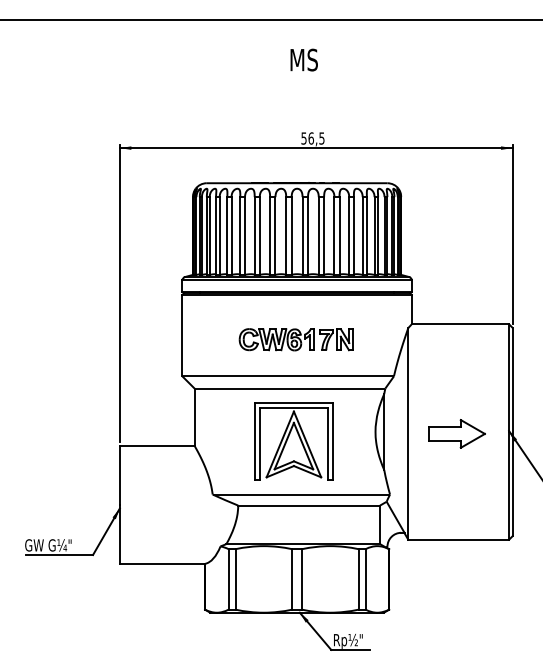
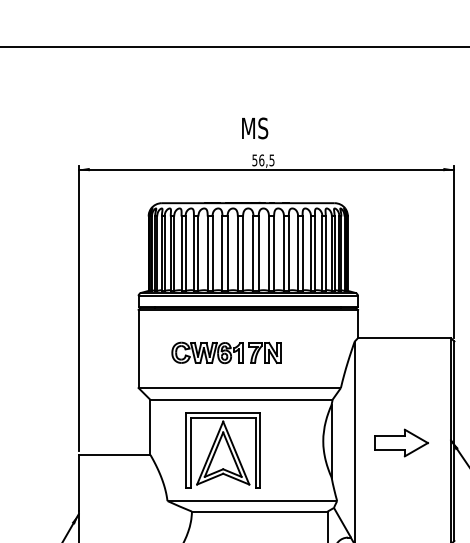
text: (303, 59) -> (254, 127), moved
part: (295, 339) -> (225, 352), moved
part: (293, 441) -> (222, 450), moved

